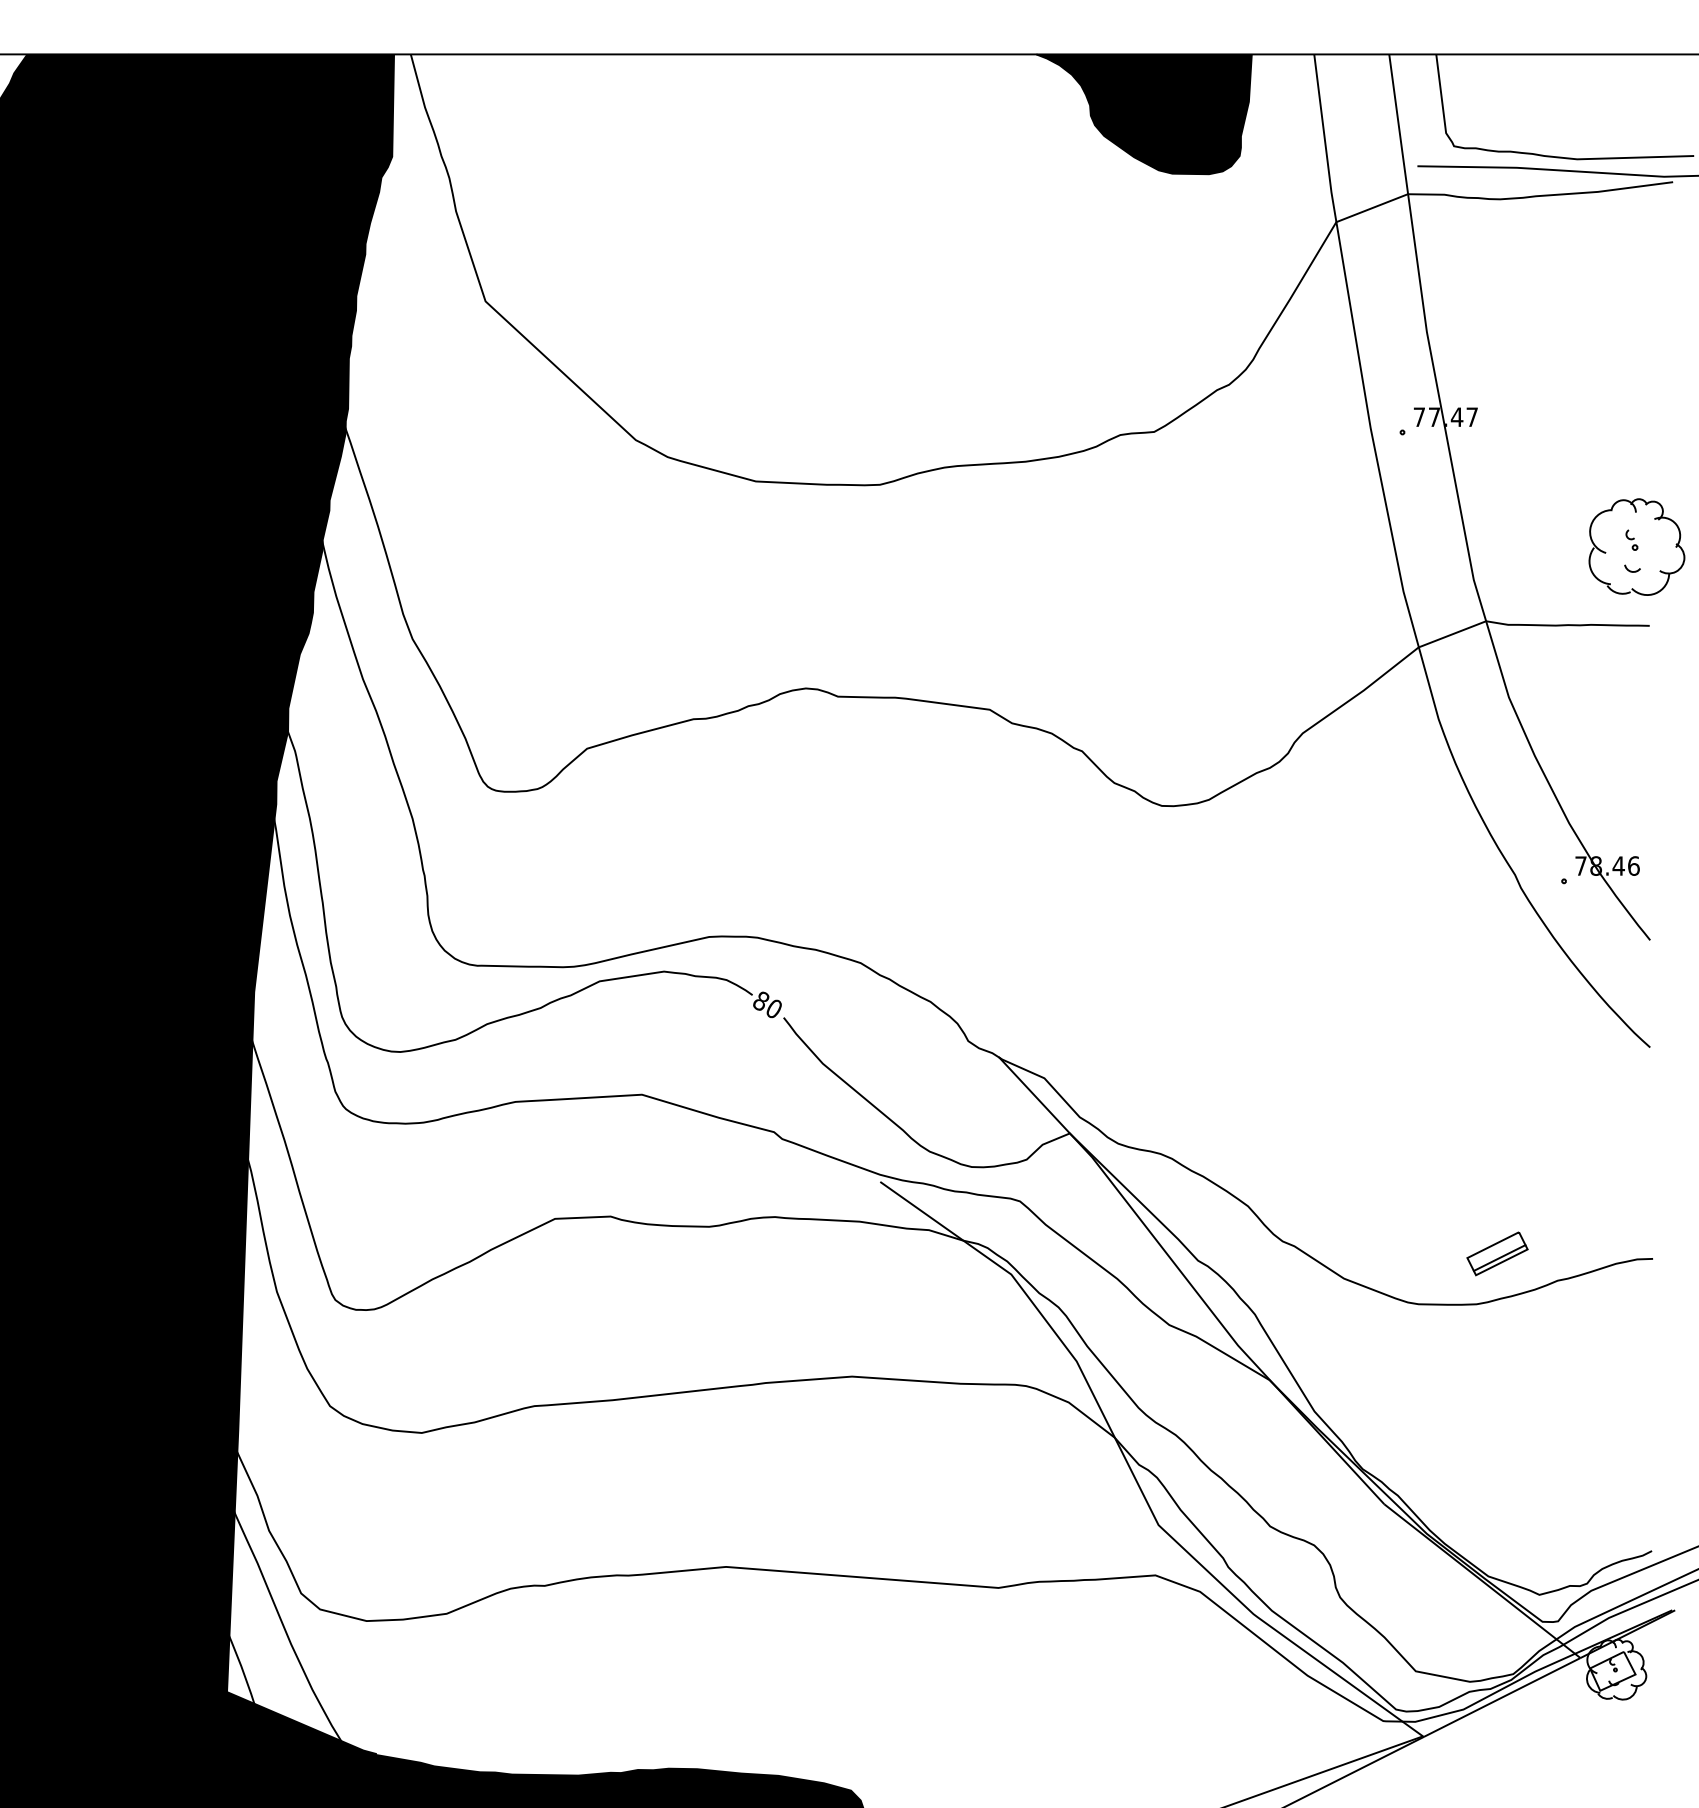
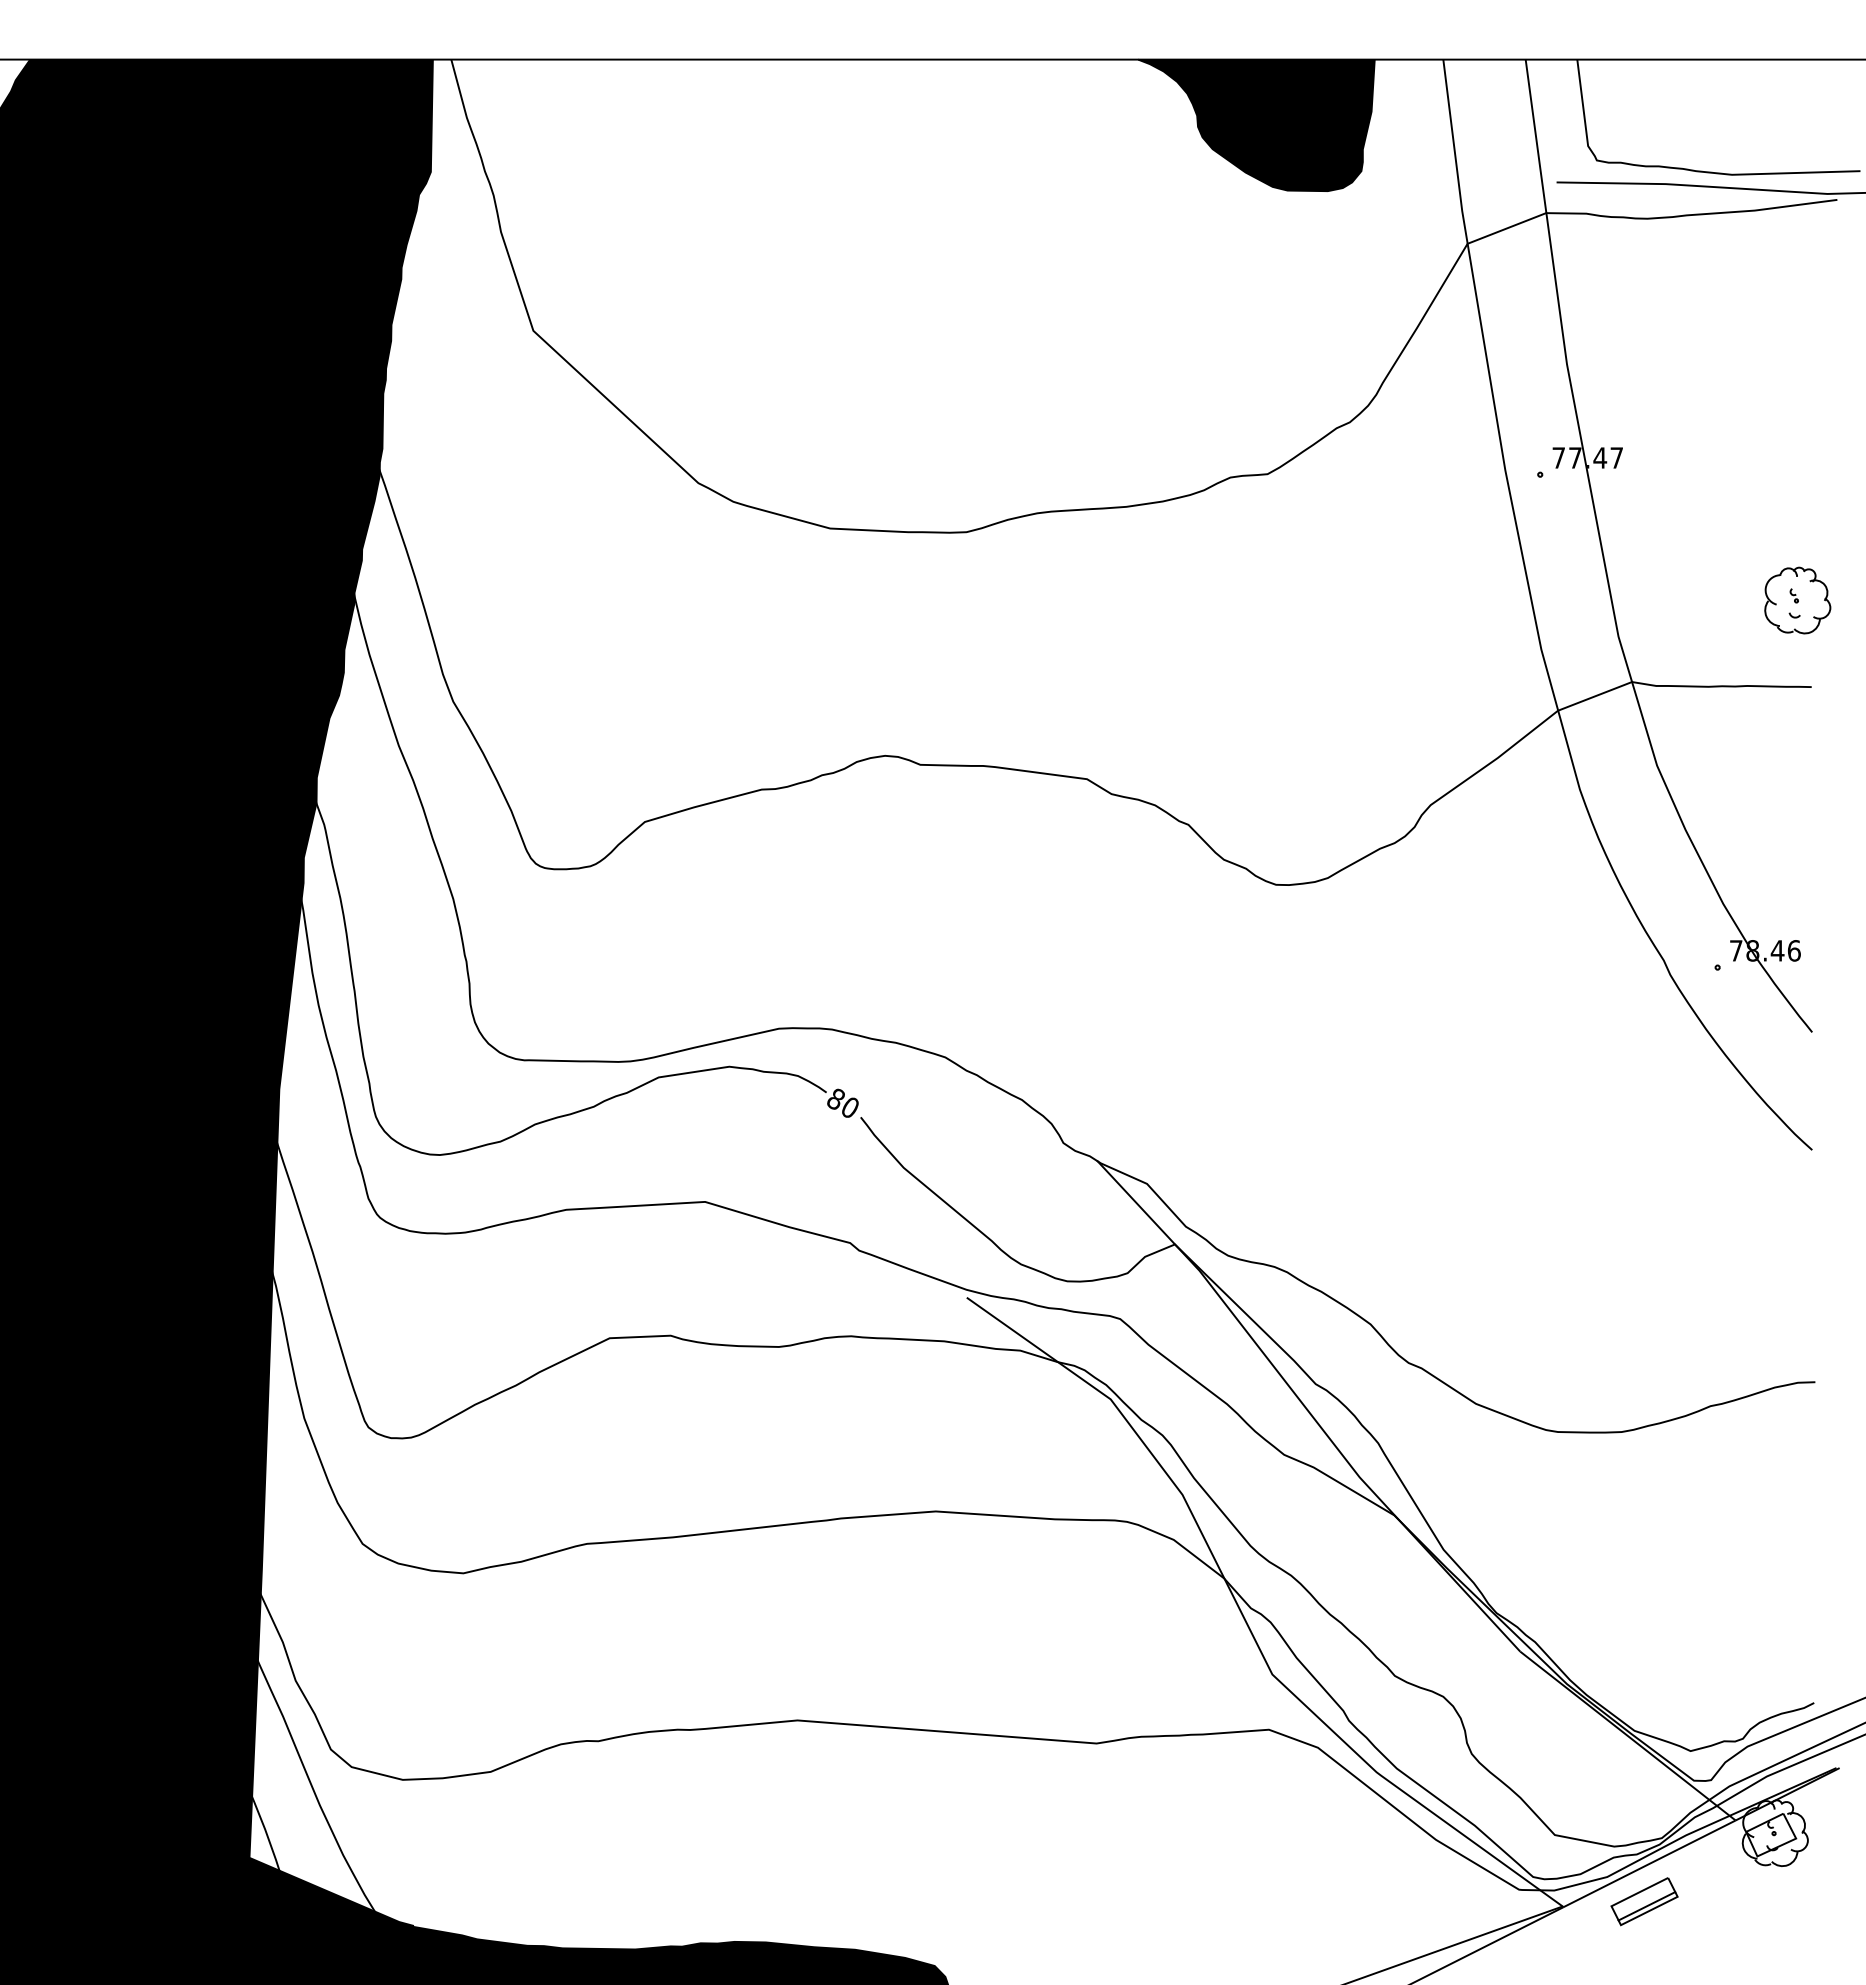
part: (1636, 547) -> (1797, 600), size x0.62
part: (1497, 1253) -> (1644, 1901), moved

